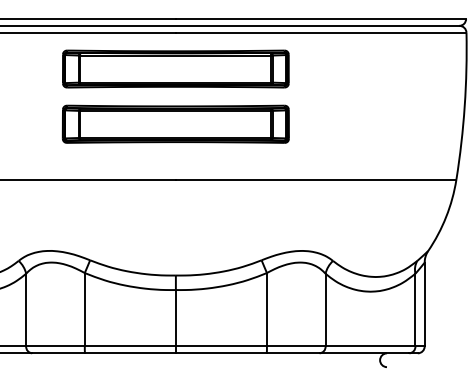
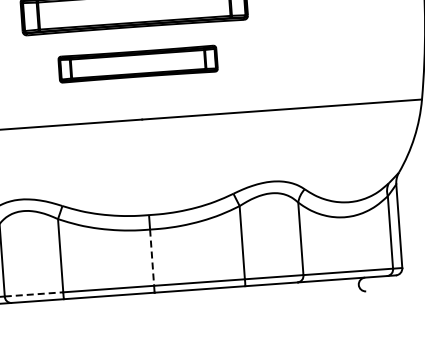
part: (175, 123) -> (137, 63), size x0.7
line: (175, 318) -> (151, 257), solid -> dashed
line: (55, 346) -> (34, 294), solid -> dashed

